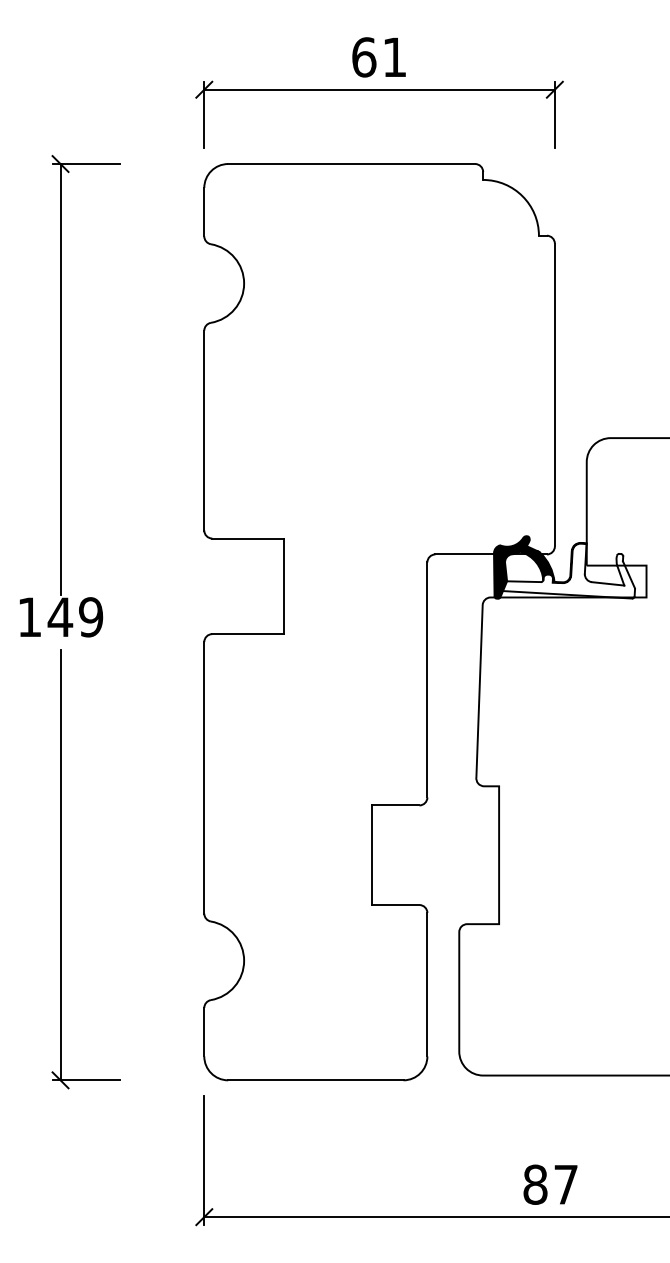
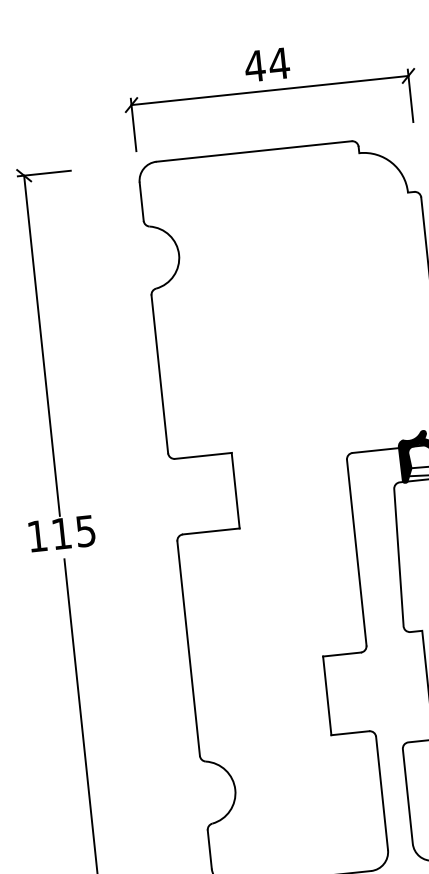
text: (379, 57) -> (267, 65), 61 -> 44
text: (75, 617) -> (73, 532), 149 -> 115

